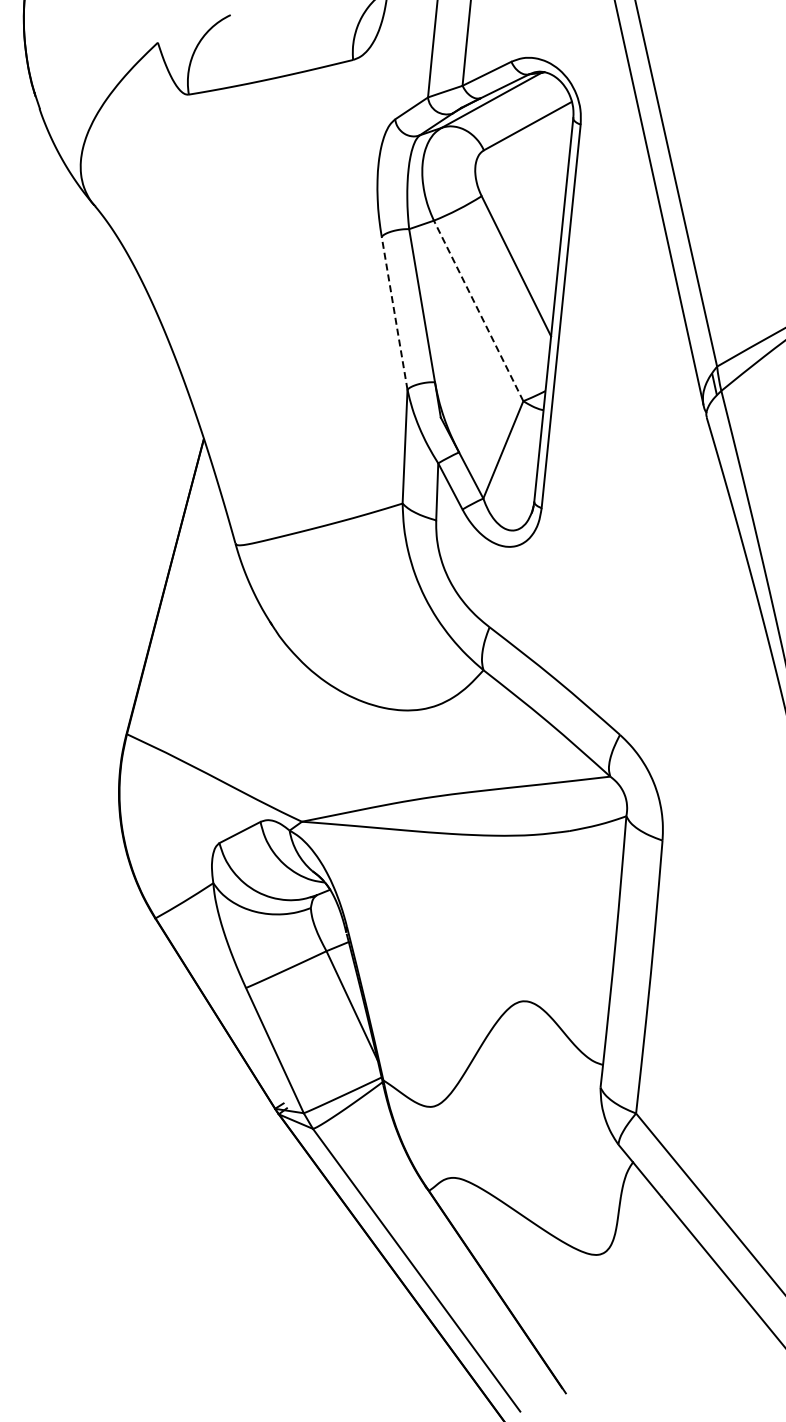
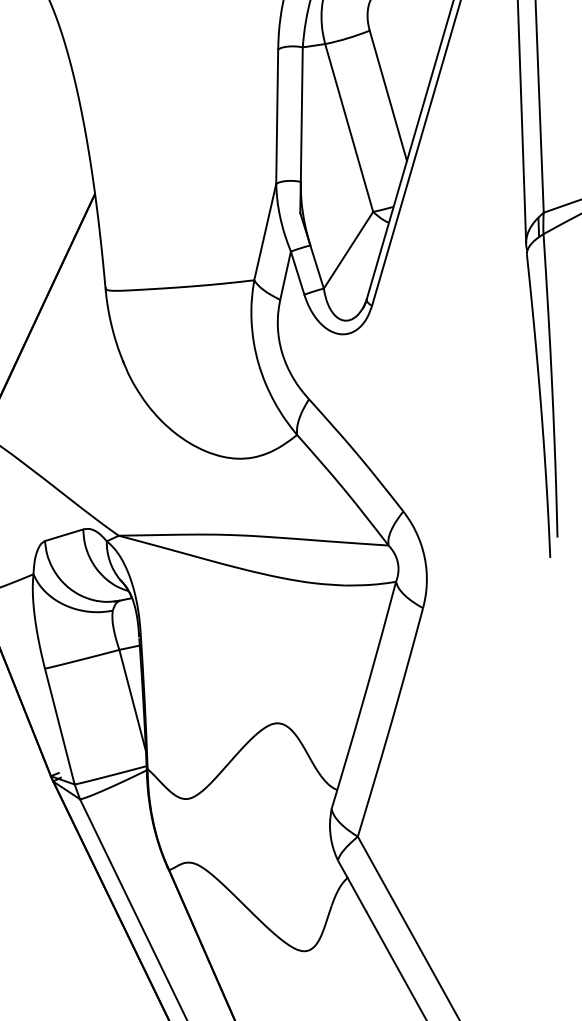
line: (478, 310) -> (349, 127), dashed -> solid
line: (394, 313) -> (277, 117), dashed -> solid

